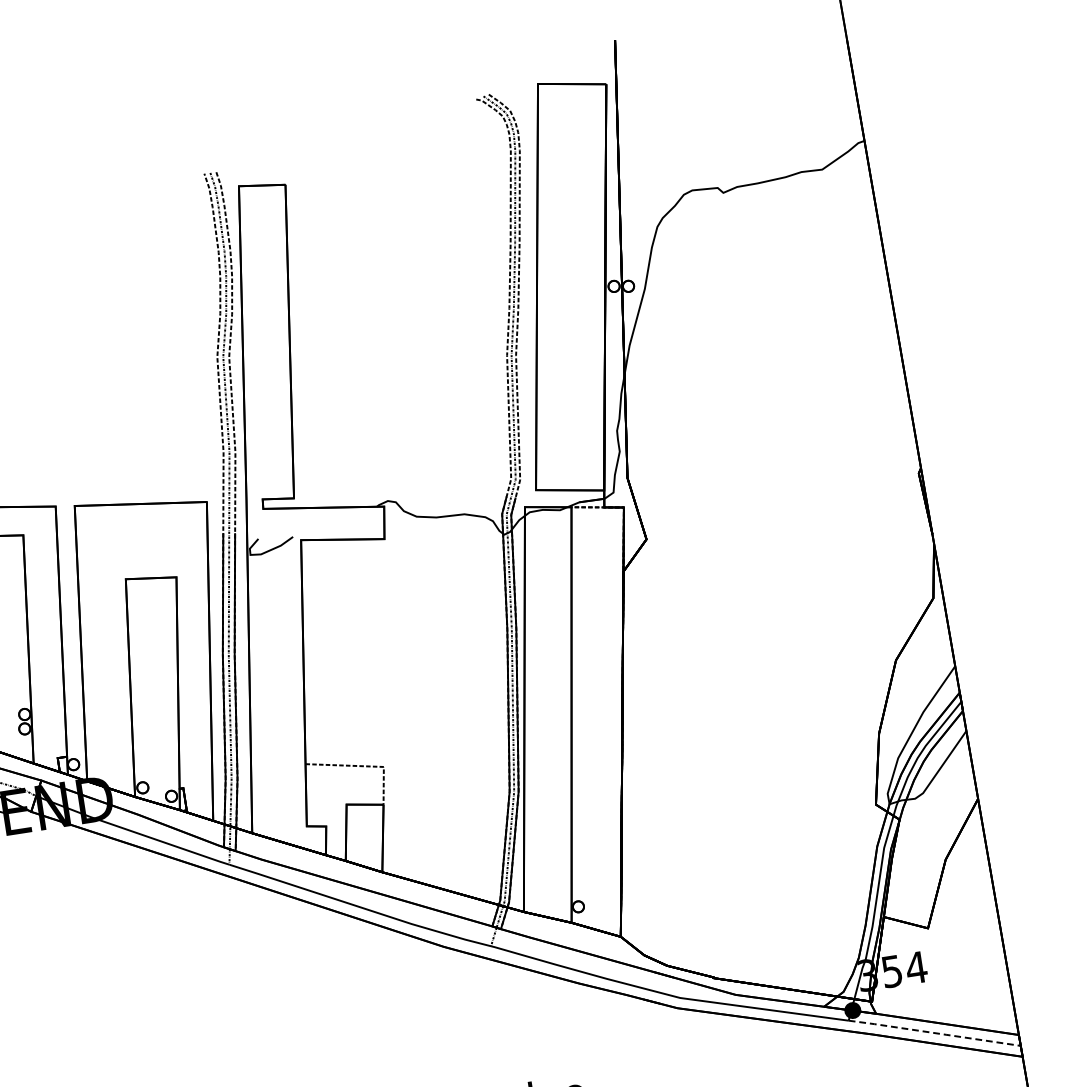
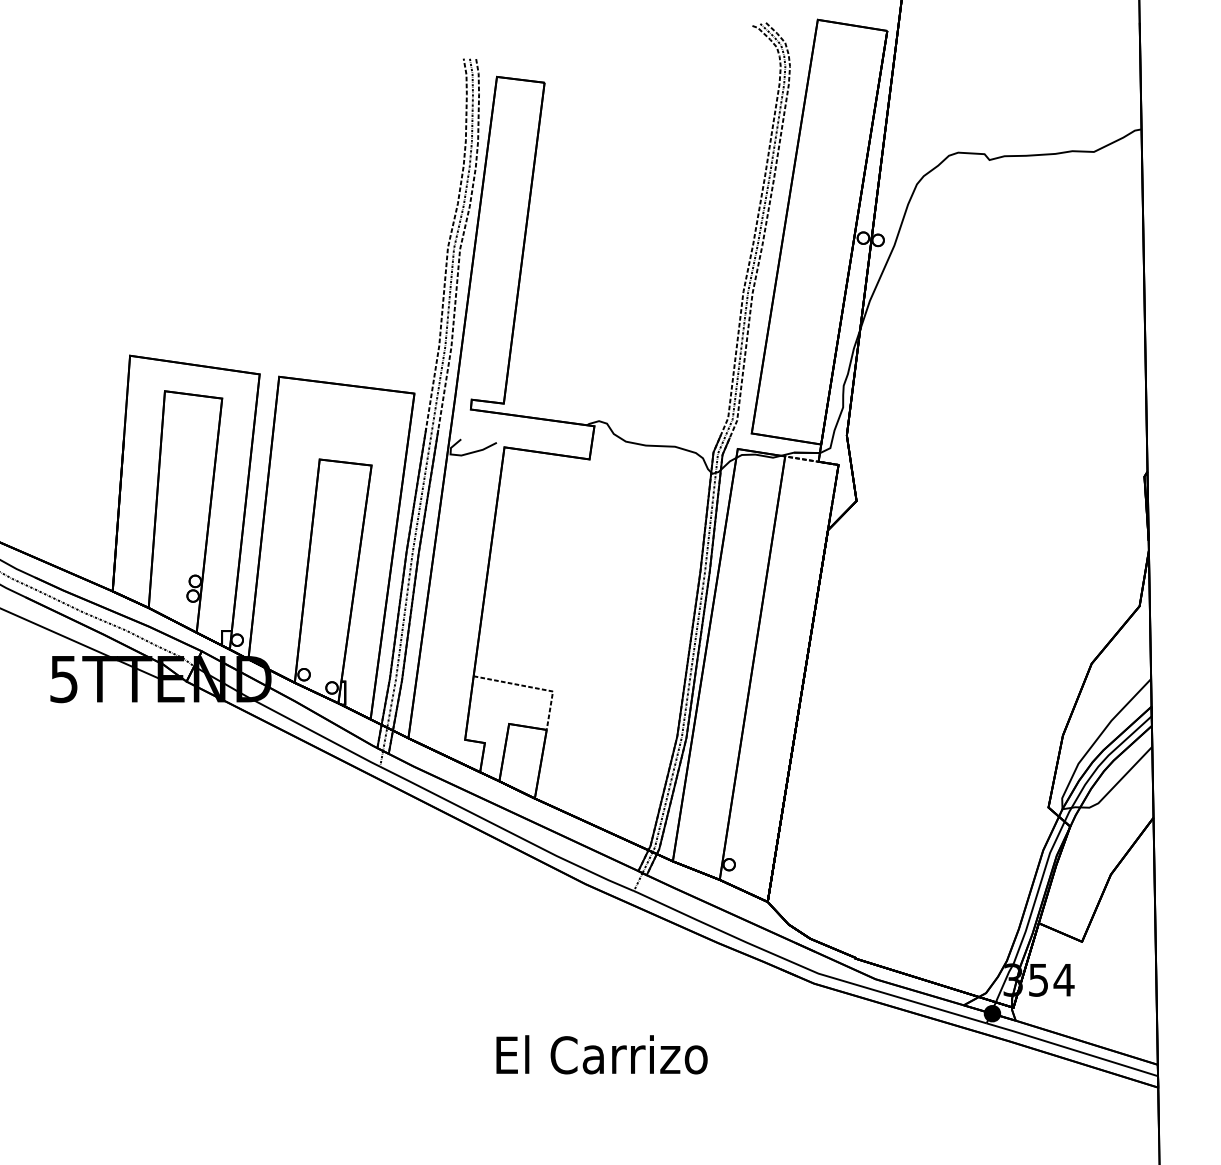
line: (934, 1032) -> (1072, 1049), dashed -> solid

